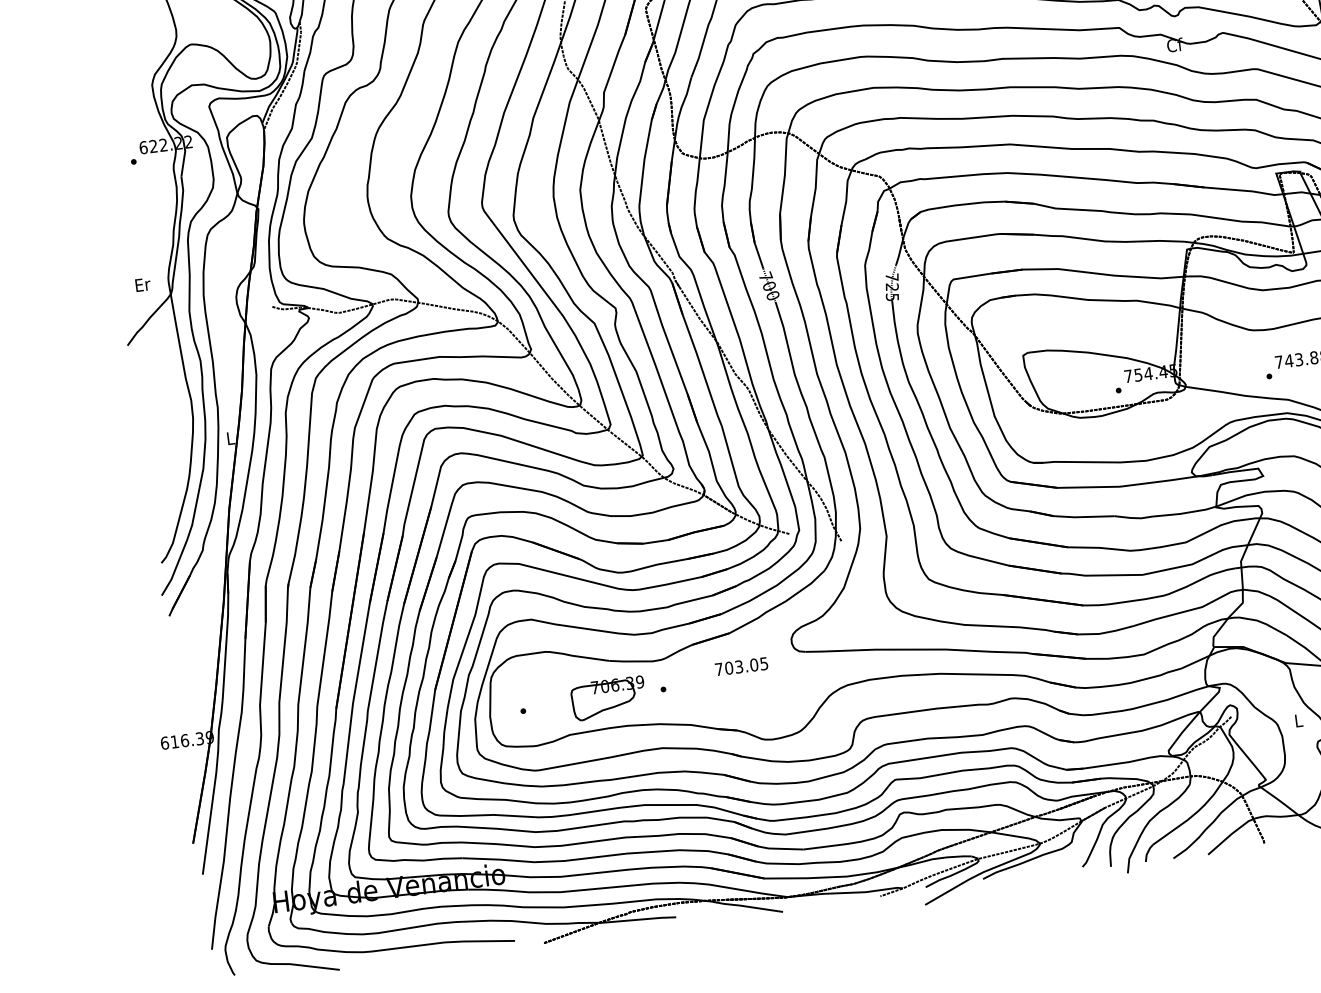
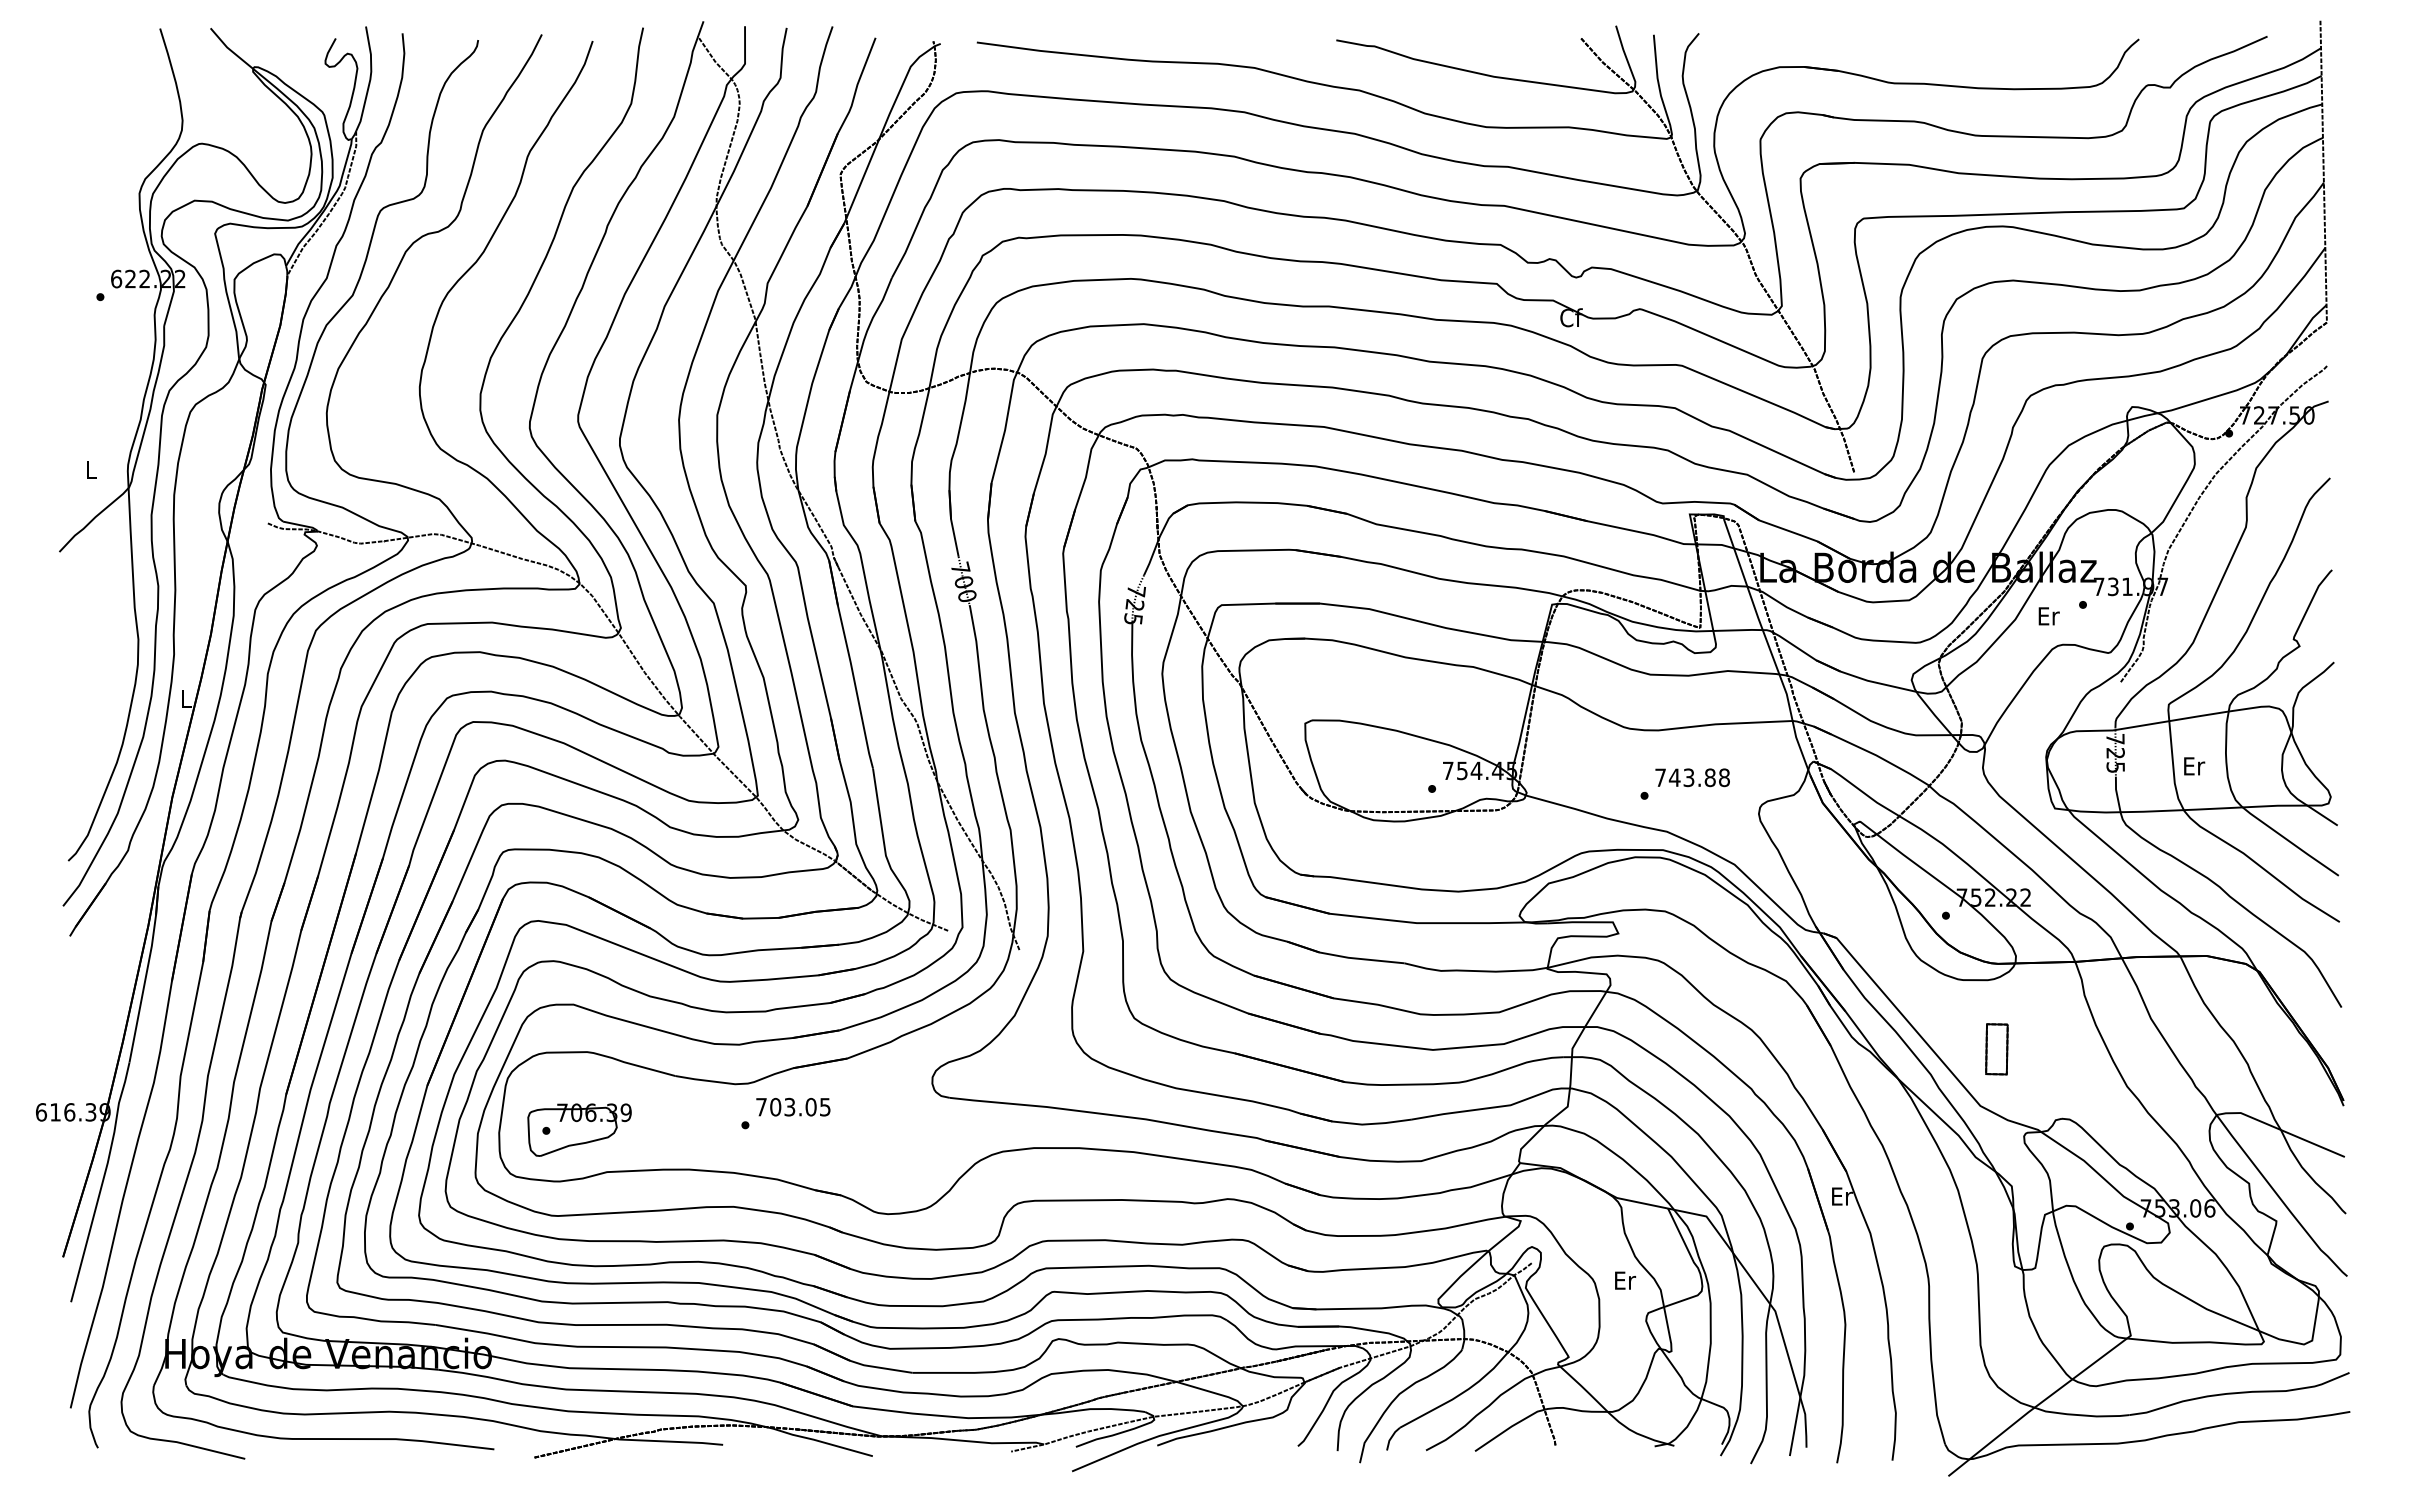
text: (142, 284) -> (91, 469), Er -> L
text: (741, 666) -> (793, 1106), moved
part: (608, 698) -> (579, 1129), moved
text: (1299, 720) -> (1625, 1280), L -> Er

